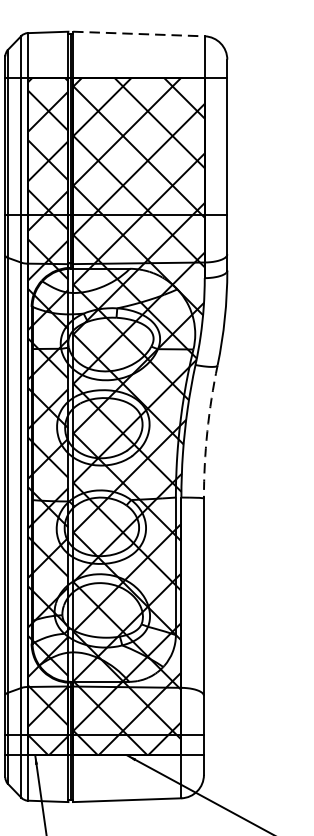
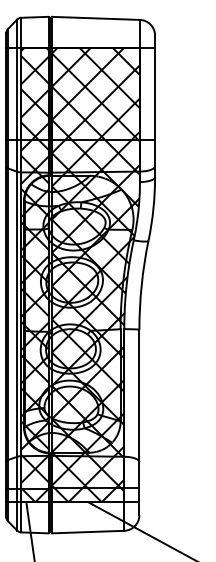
line: (139, 34) -> (96, 18), dashed -> solid
arc: (207, 430) -> (141, 284), dashed -> solid

